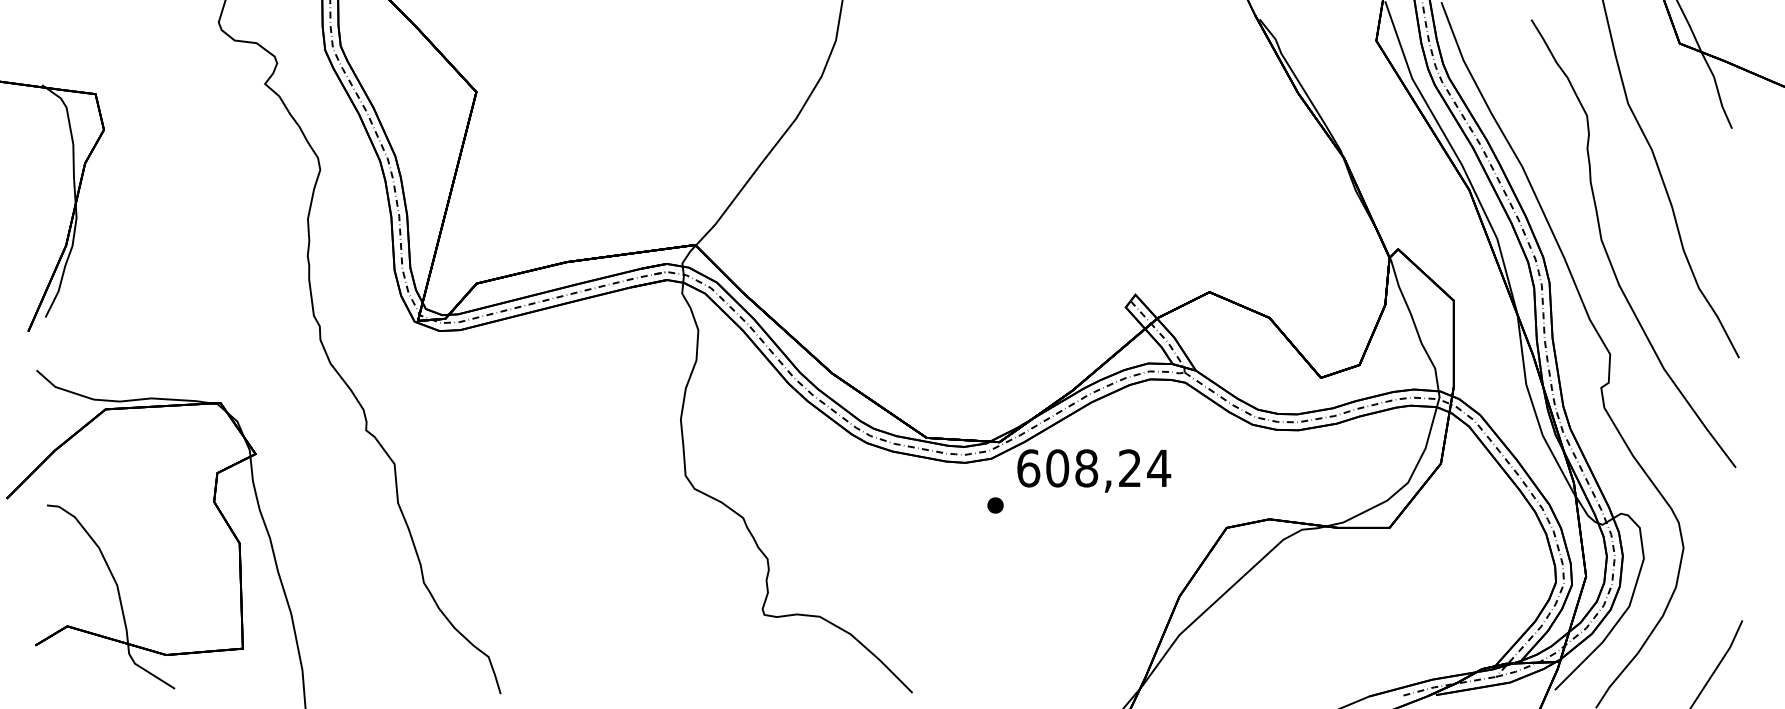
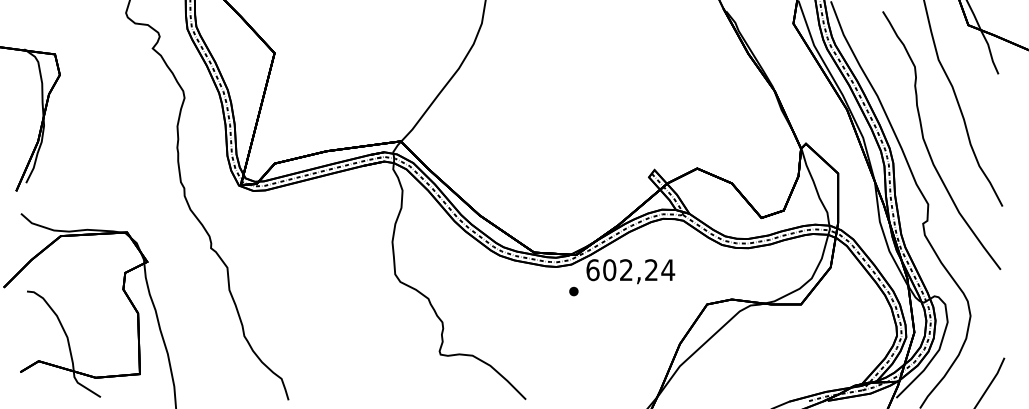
text: (1086, 468) -> (626, 270), 608,24 -> 602,24

